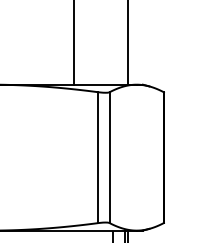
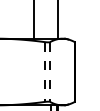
line: (97, 158) -> (44, 72), solid -> dashed
line: (110, 158) -> (50, 72), solid -> dashed

